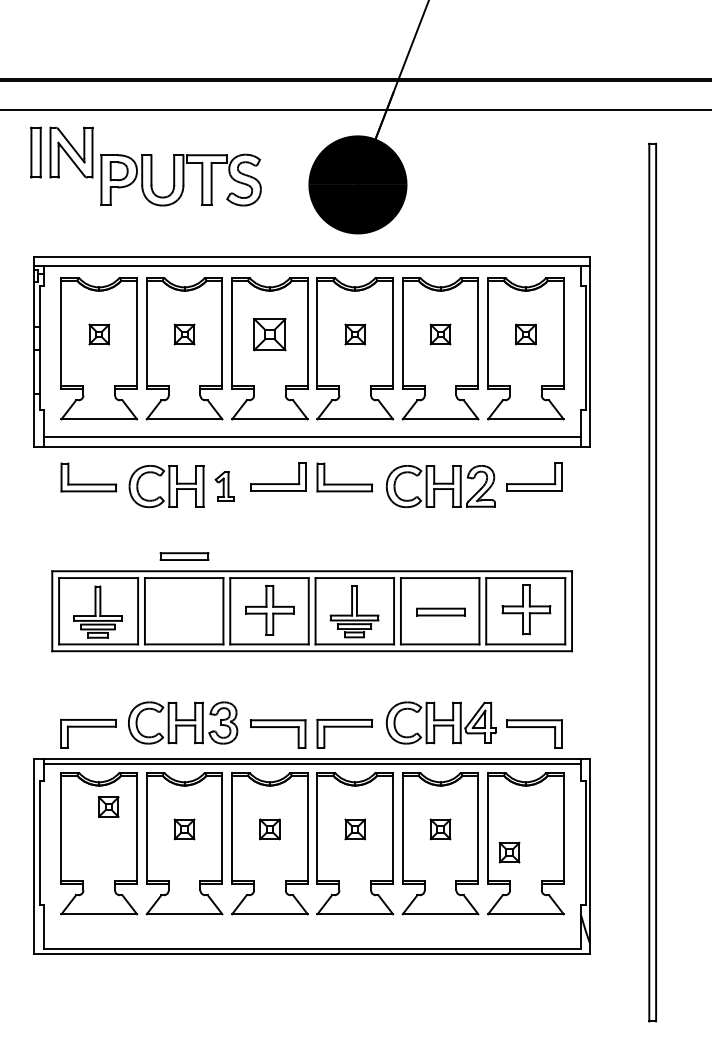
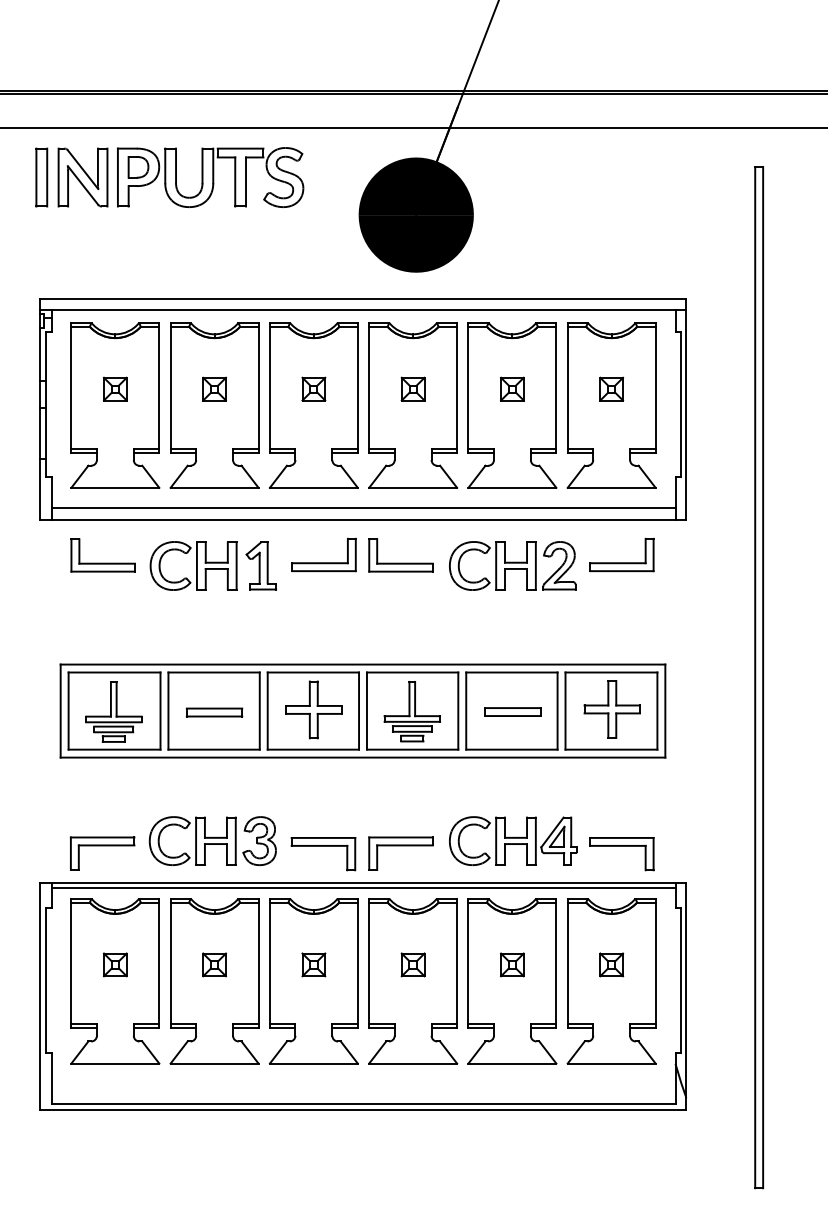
part: (181, 180) -> (210, 177), moved
part: (269, 333) -> (313, 388), size x0.62
part: (224, 486) -> (260, 565), size x1.43
part: (184, 556) -> (214, 712), moved
part: (108, 806) -> (115, 964), moved
part: (509, 852) -> (611, 964), moved

